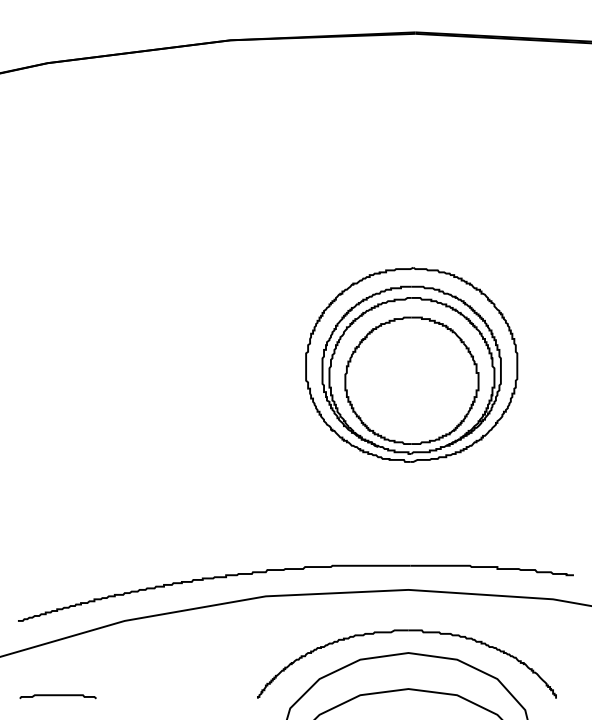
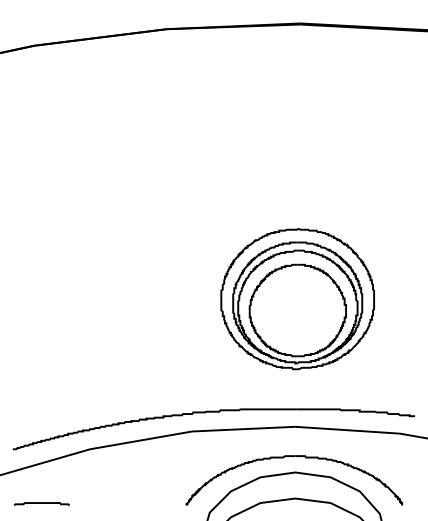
part: (411, 365) -> (297, 299), moved

